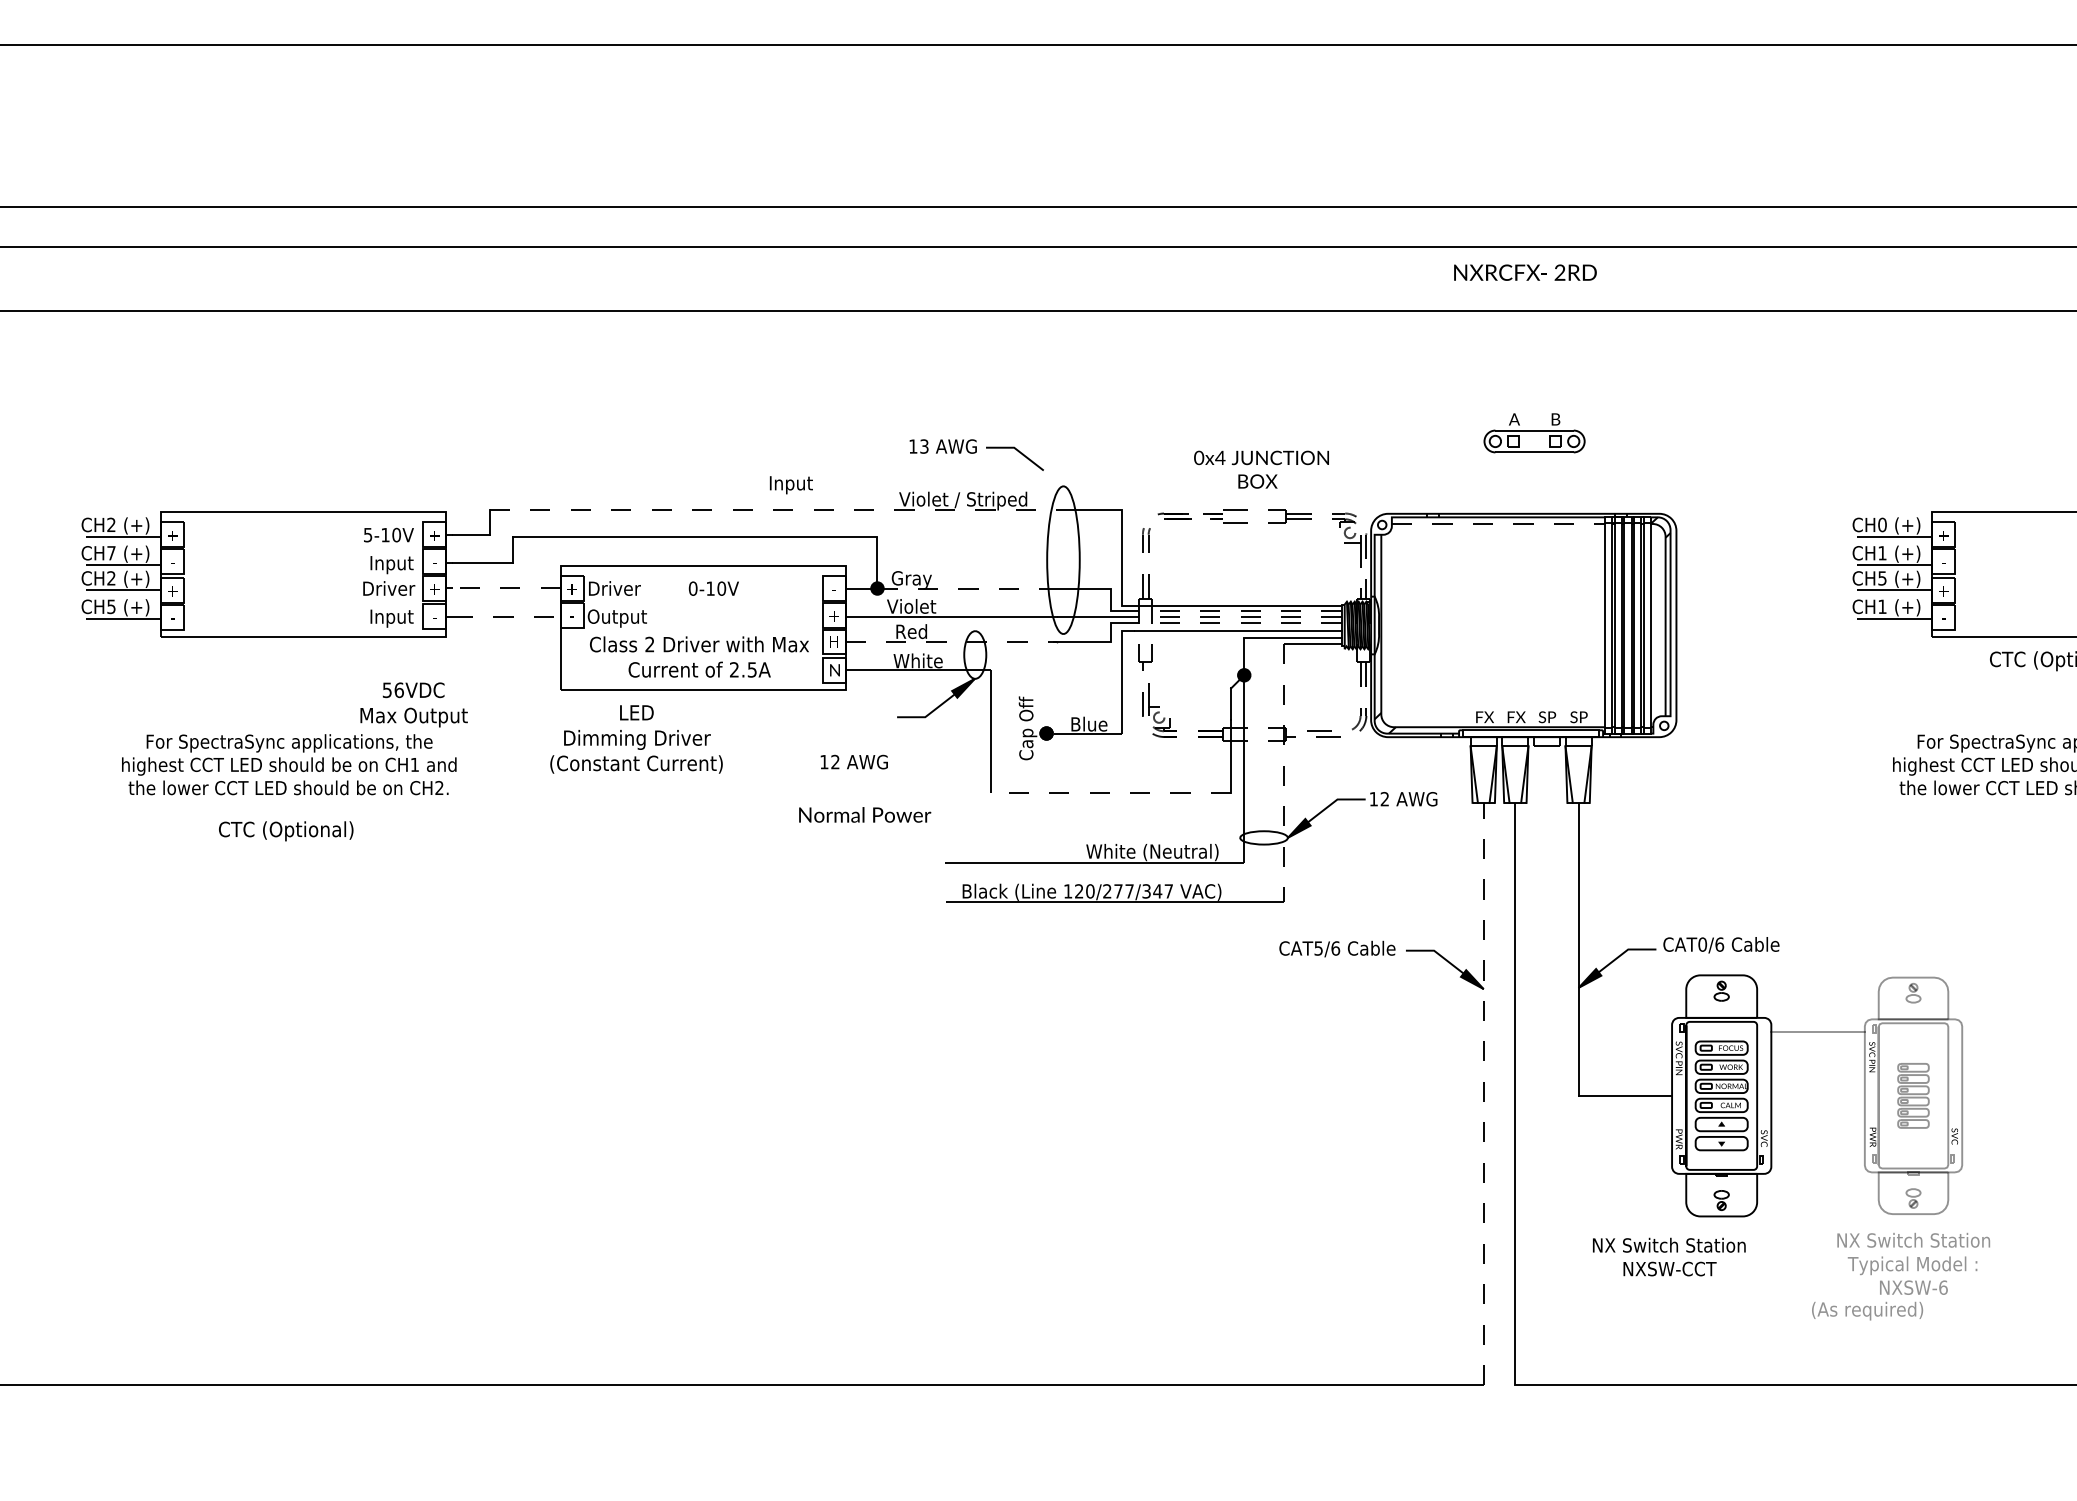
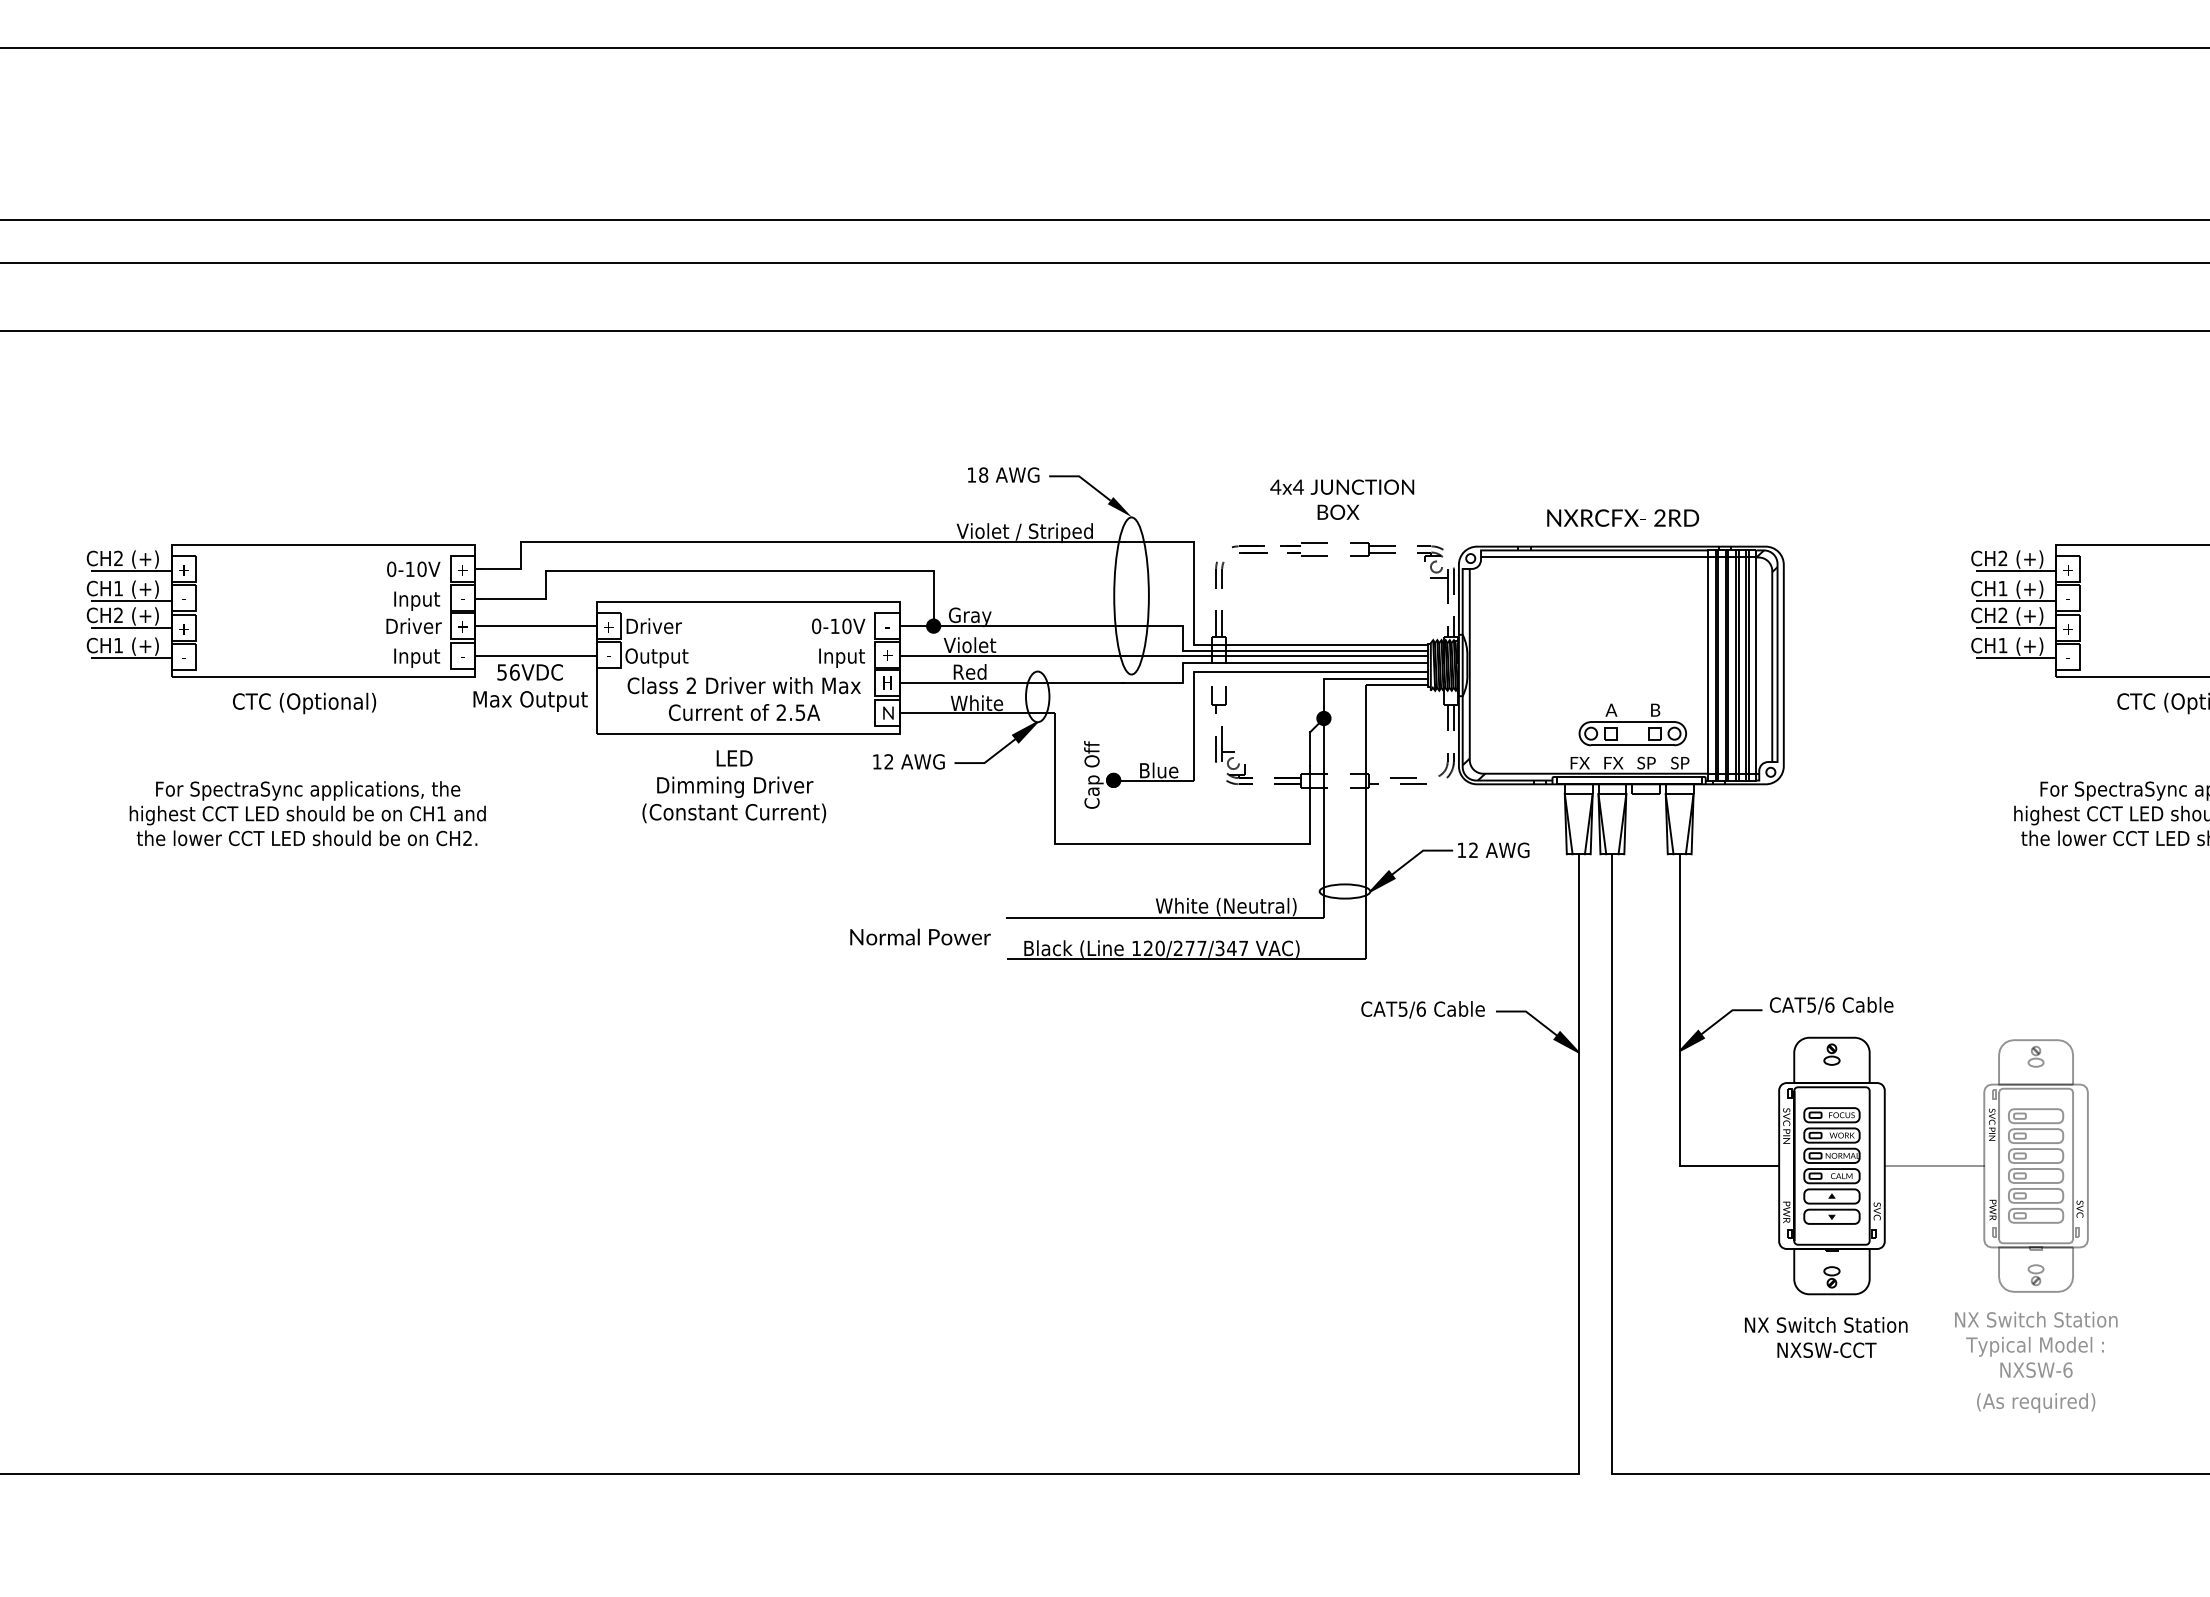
text: (1525, 272) -> (1623, 517), moved
part: (1534, 432) -> (1632, 724), moved
text: (924, 446) -> (983, 474), 13 -> 18
text: (1198, 457) -> (1275, 486), 0x4 -> 4x4
fill: (1052, 477) -> (1119, 507), added
text: (790, 484) -> (841, 657), moved
line: (773, 509) -> (822, 542), dashed -> solid
line: (1498, 524) -> (1594, 557), dashed -> solid
text: (1881, 524) -> (2002, 558), CH0 -> CH2
text: (367, 535) -> (391, 569), 5-10V -> 0-10V
text: (111, 553) -> (118, 588), CH7 -> CH1
text: (1881, 578) -> (2002, 615), CH5 -> CH2
line: (507, 588) -> (539, 626), dashed -> solid
text: (713, 588) -> (838, 626), moved
line: (967, 588) -> (1029, 626), dashed -> solid
text: (111, 606) -> (118, 645), CH5 -> CH1
line: (1238, 611) -> (1317, 650), dashed -> solid
line: (507, 617) -> (539, 656), dashed -> solid
line: (1238, 617) -> (1317, 656), dashed -> solid
line: (1238, 622) -> (1317, 662), dashed -> solid
line: (952, 642) -> (1013, 683), dashed -> solid
text: (414, 704) -> (530, 687), moved
text: (636, 739) -> (734, 786), moved
text: (853, 761) -> (908, 761), moved
line: (1283, 773) -> (1365, 822), dashed -> solid
line: (1111, 792) -> (1182, 843), dashed -> solid
text: (865, 814) -> (920, 936), moved
text: (286, 831) -> (304, 703), moved
text: (1702, 944) -> (1811, 1004), CAT0/6 -> CAT5/6
line: (1818, 1032) -> (1934, 1166), moved
line: (1483, 1094) -> (1578, 1164), dashed -> solid
part: (1912, 1095) -> (2035, 1165), size x1.67
text: (1669, 1257) -> (1826, 1337), moved
text: (1867, 1310) -> (2036, 1402), moved

